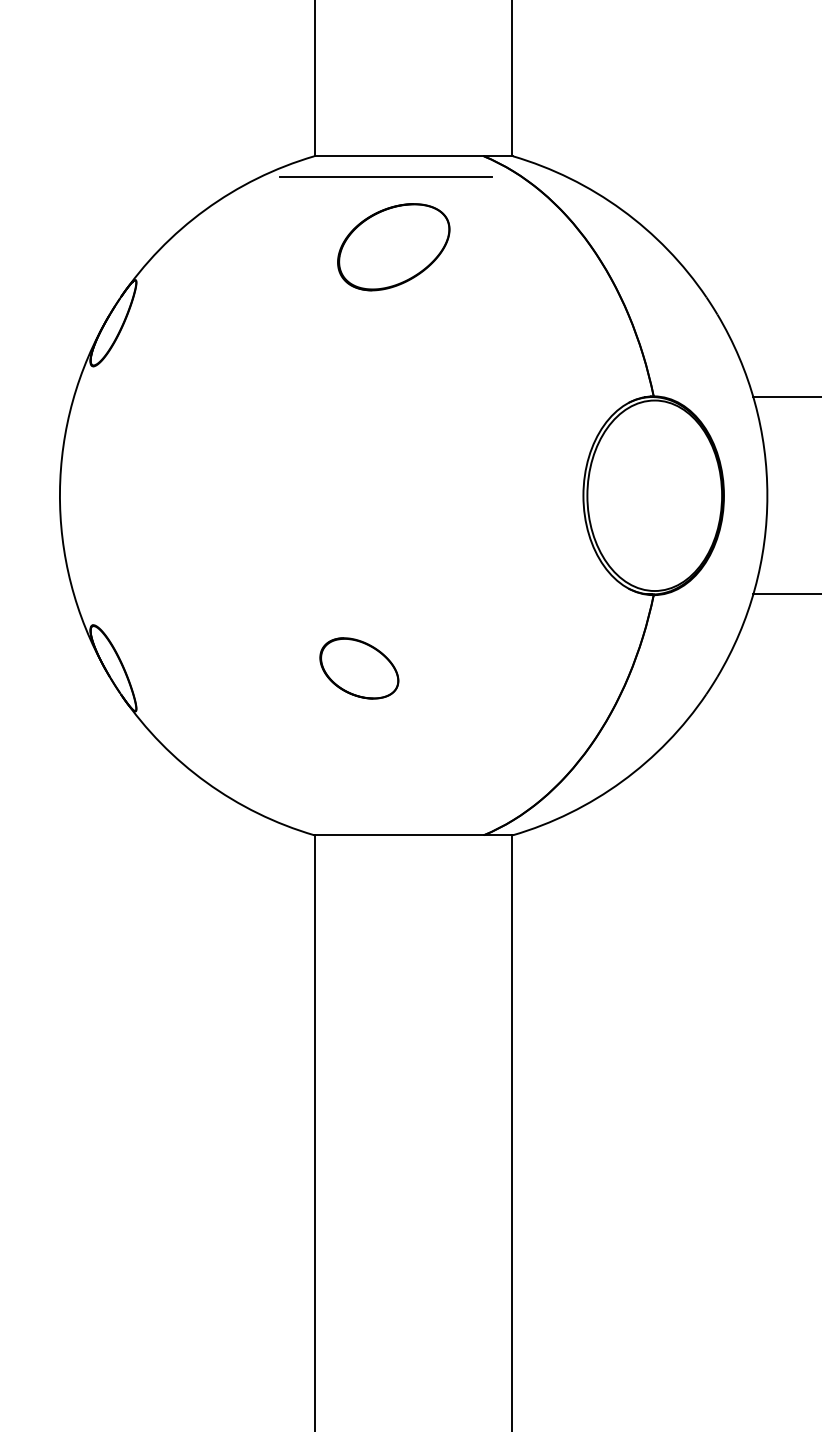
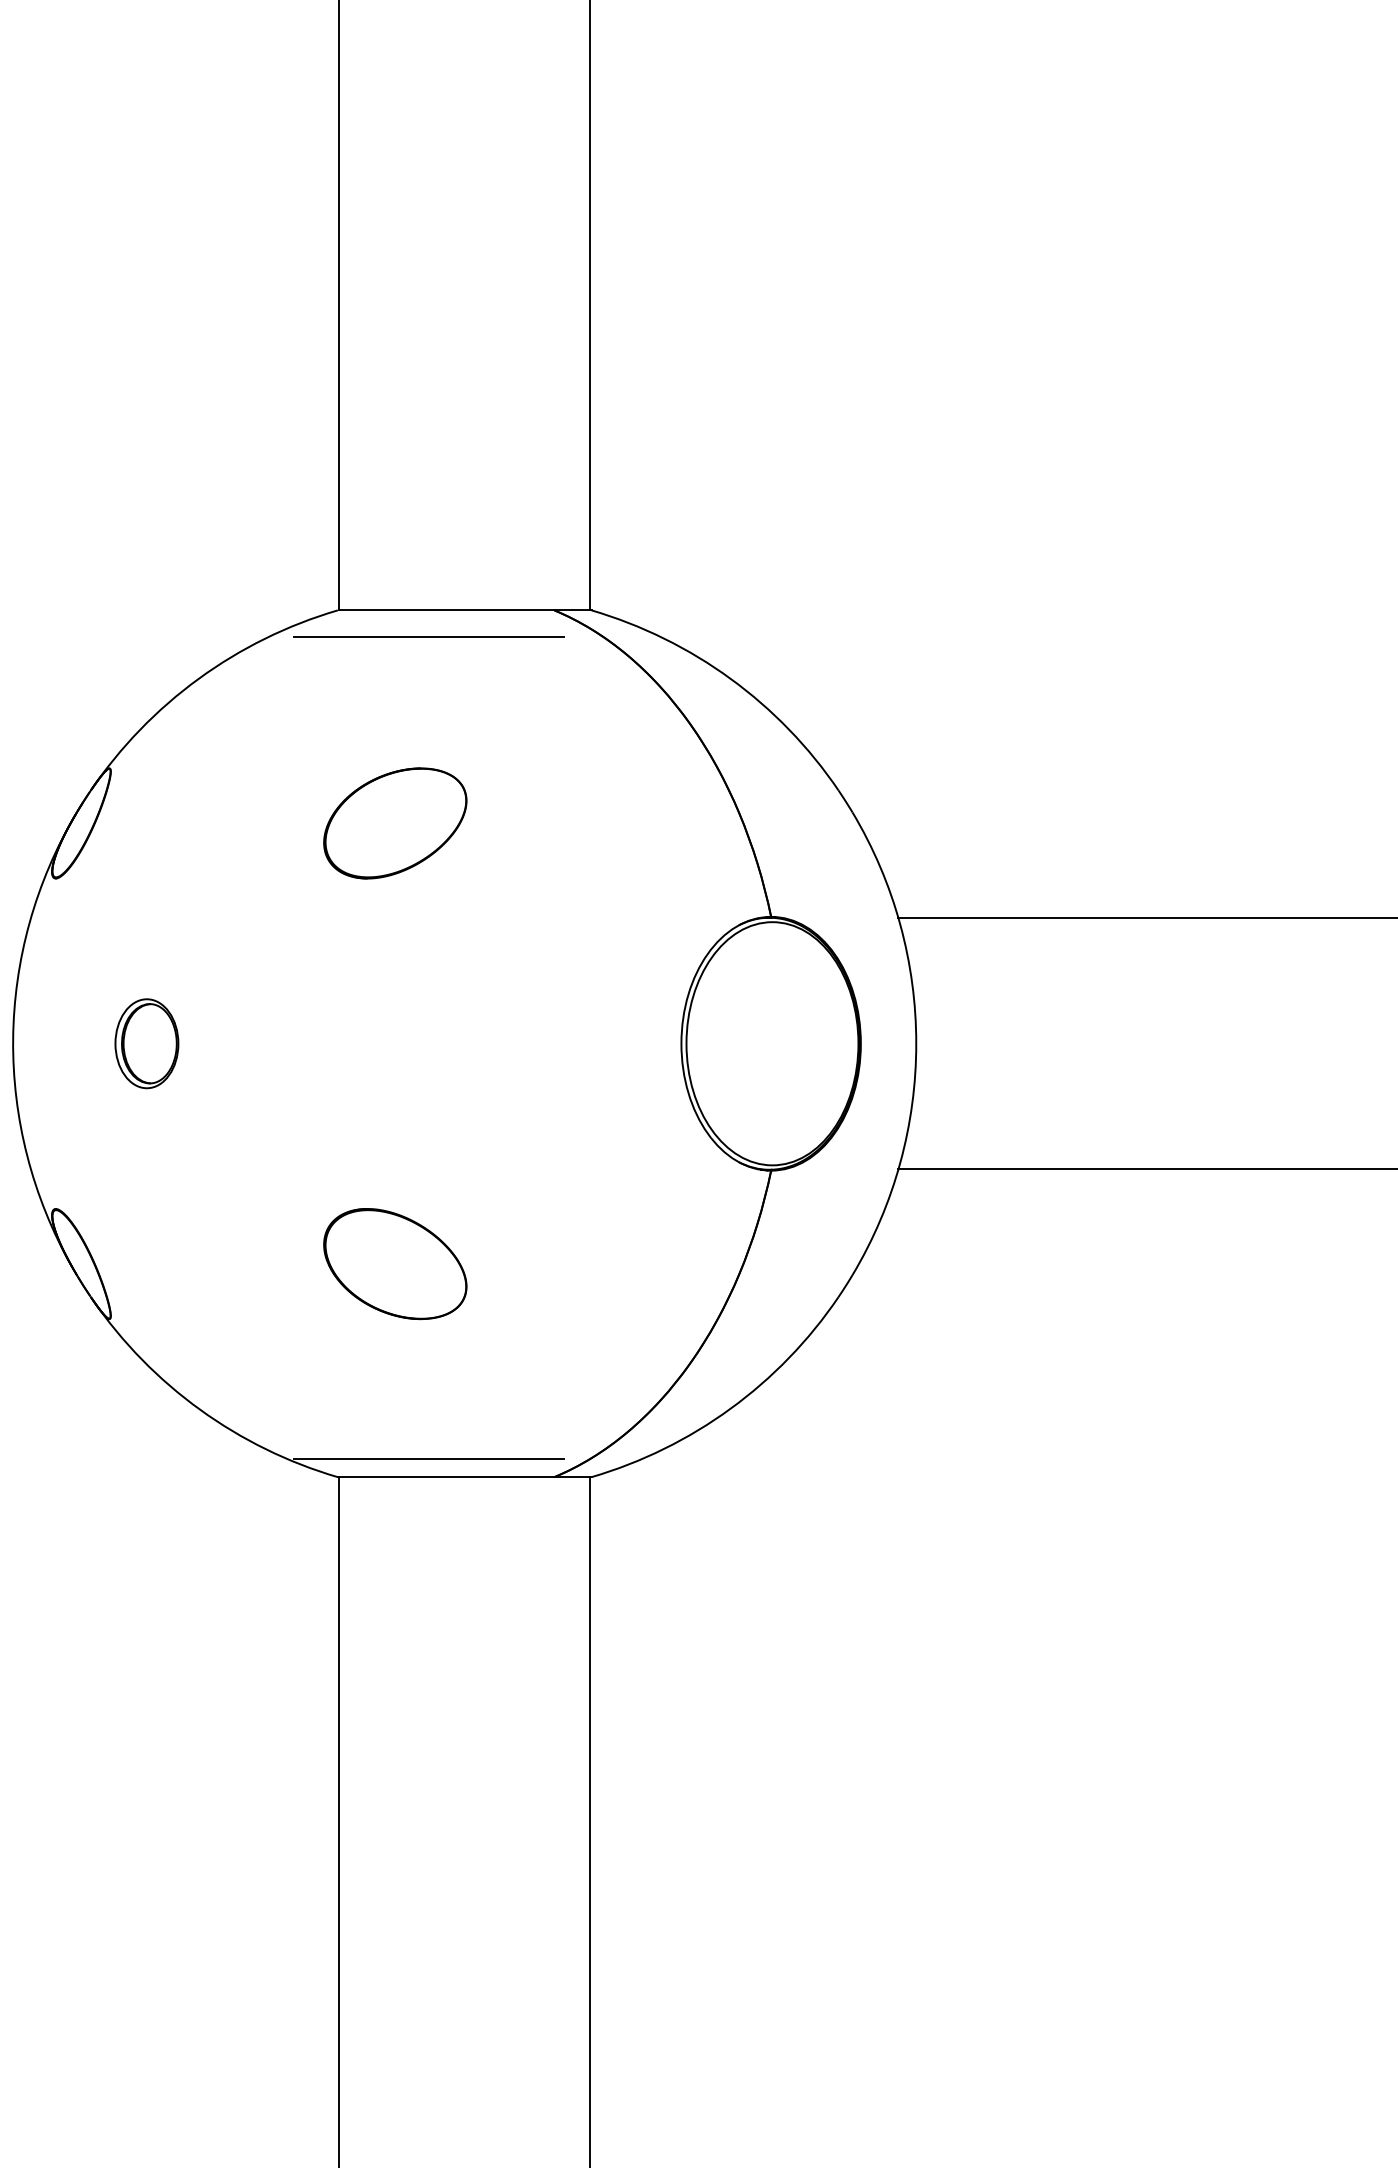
part: (393, 247) -> (395, 823), moved
part: (164, 495) -> (146, 1043), added
part: (359, 668) -> (395, 1264), size x1.43
line: (385, 821) -> (428, 1459), added

